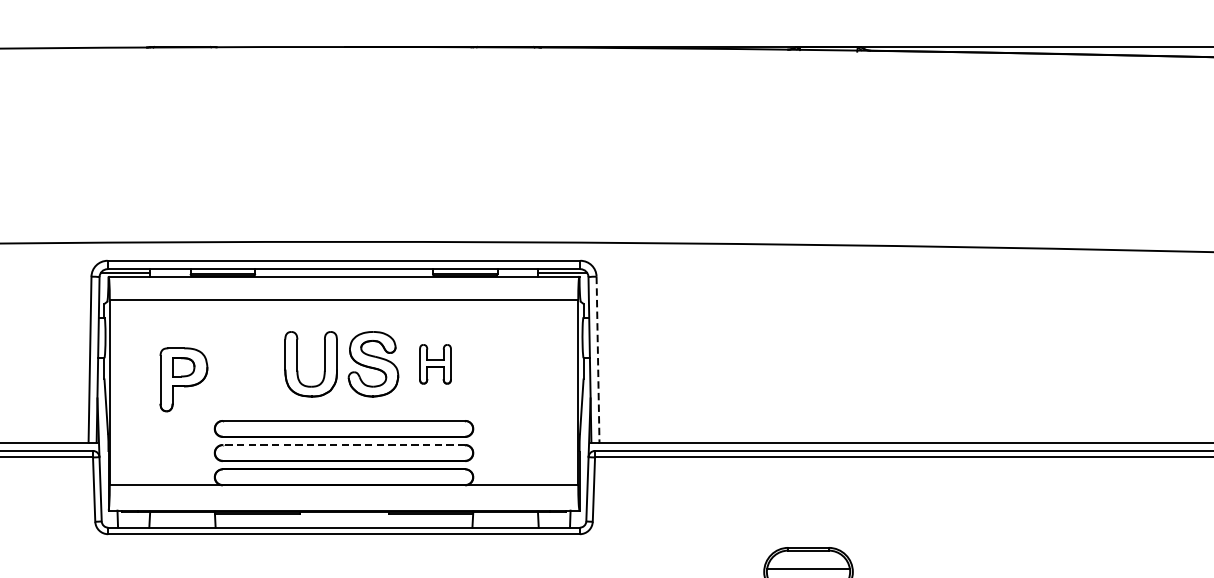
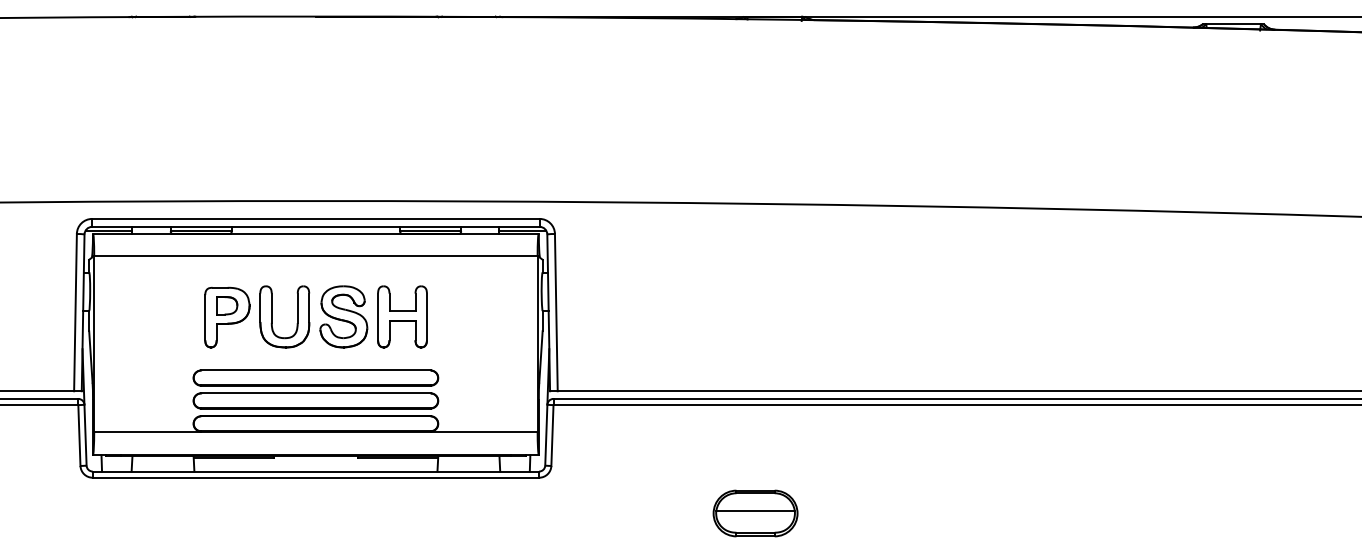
line: (598, 359) -> (556, 312), dashed -> solid
part: (435, 363) -> (402, 316), size x1.67
part: (184, 379) -> (227, 317), moved
line: (343, 445) -> (315, 393), dashed -> solid

